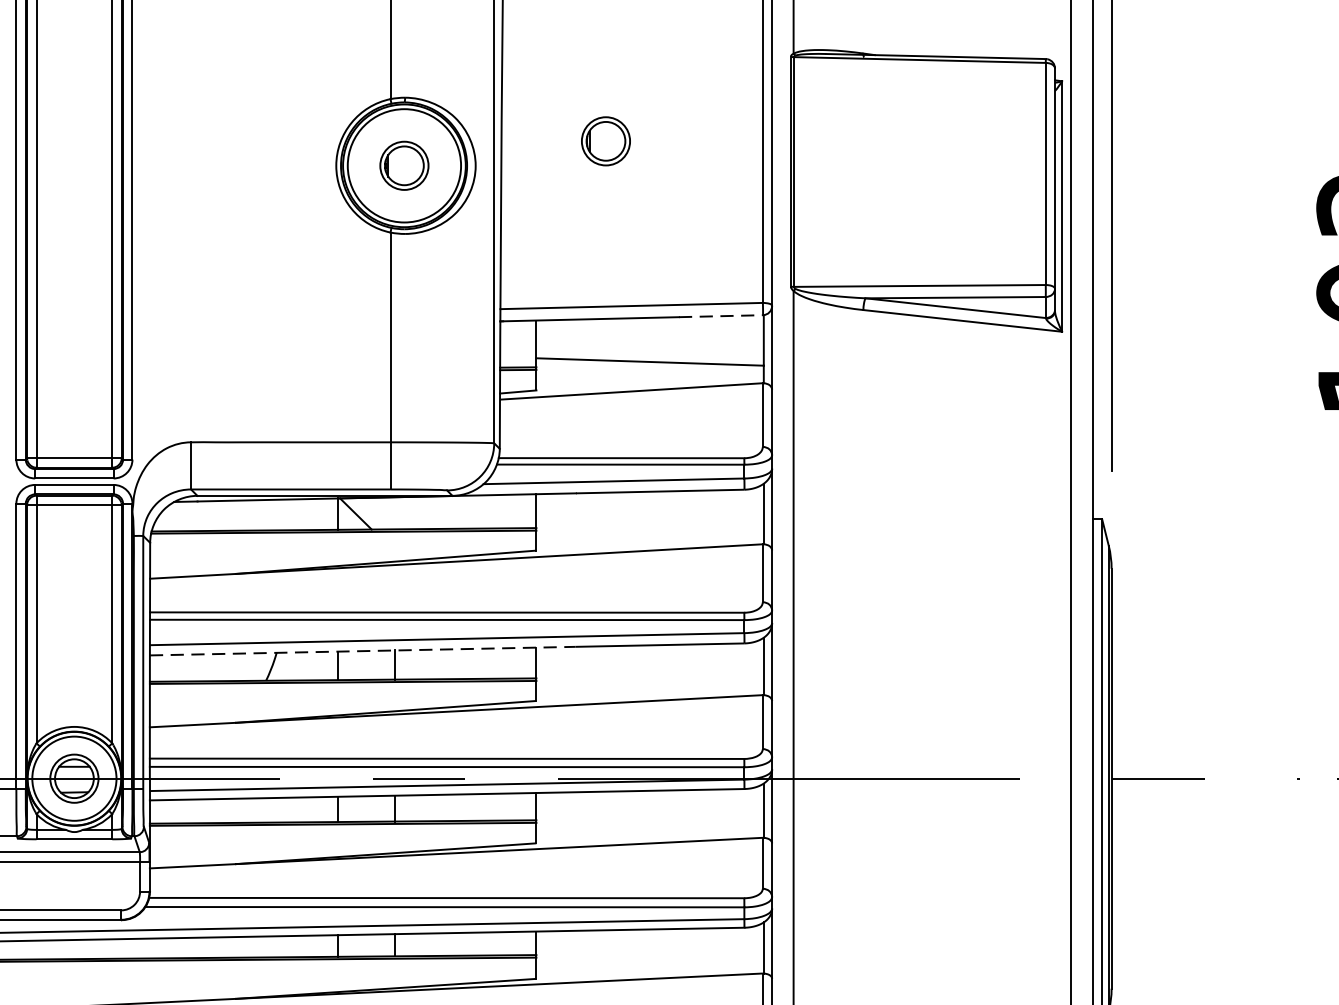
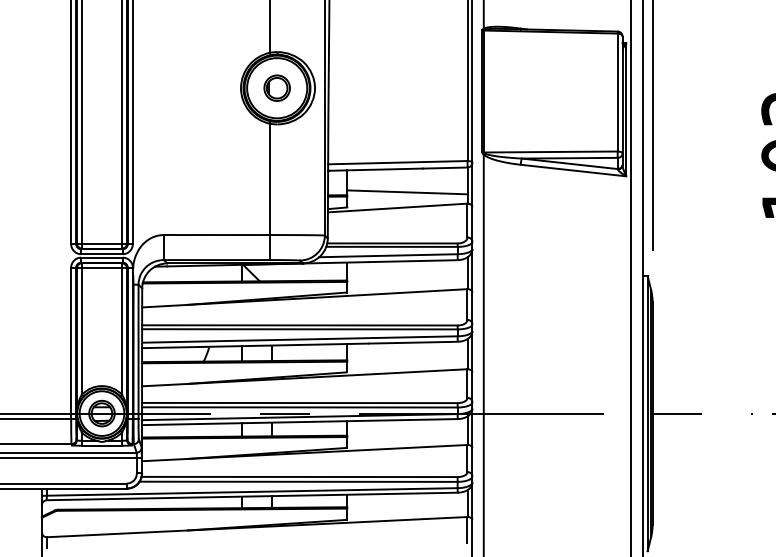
part: (604, 139) -> (383, 74), removed
line: (721, 317) -> (445, 168), dashed -> solid
line: (363, 650) -> (255, 345), dashed -> solid

